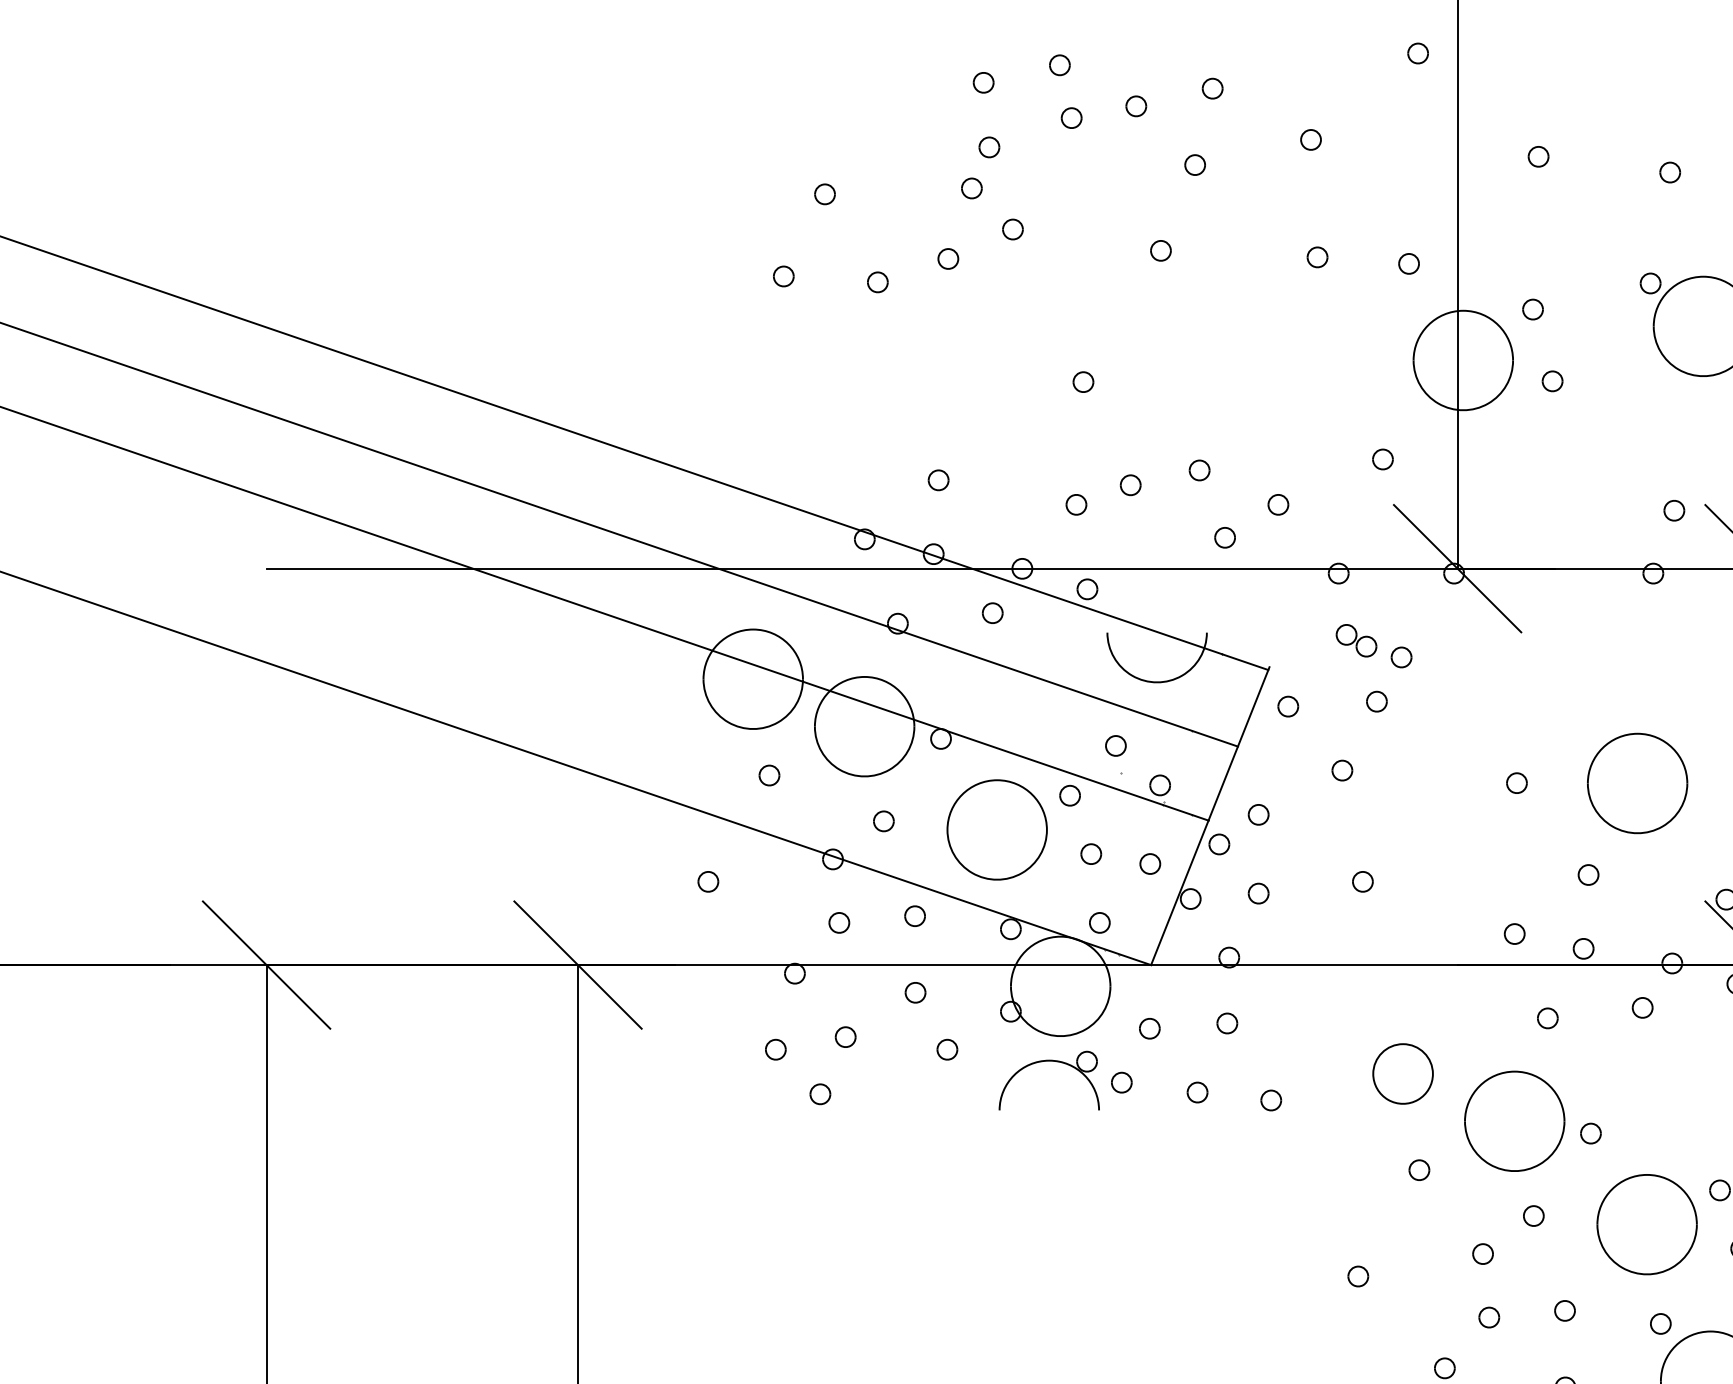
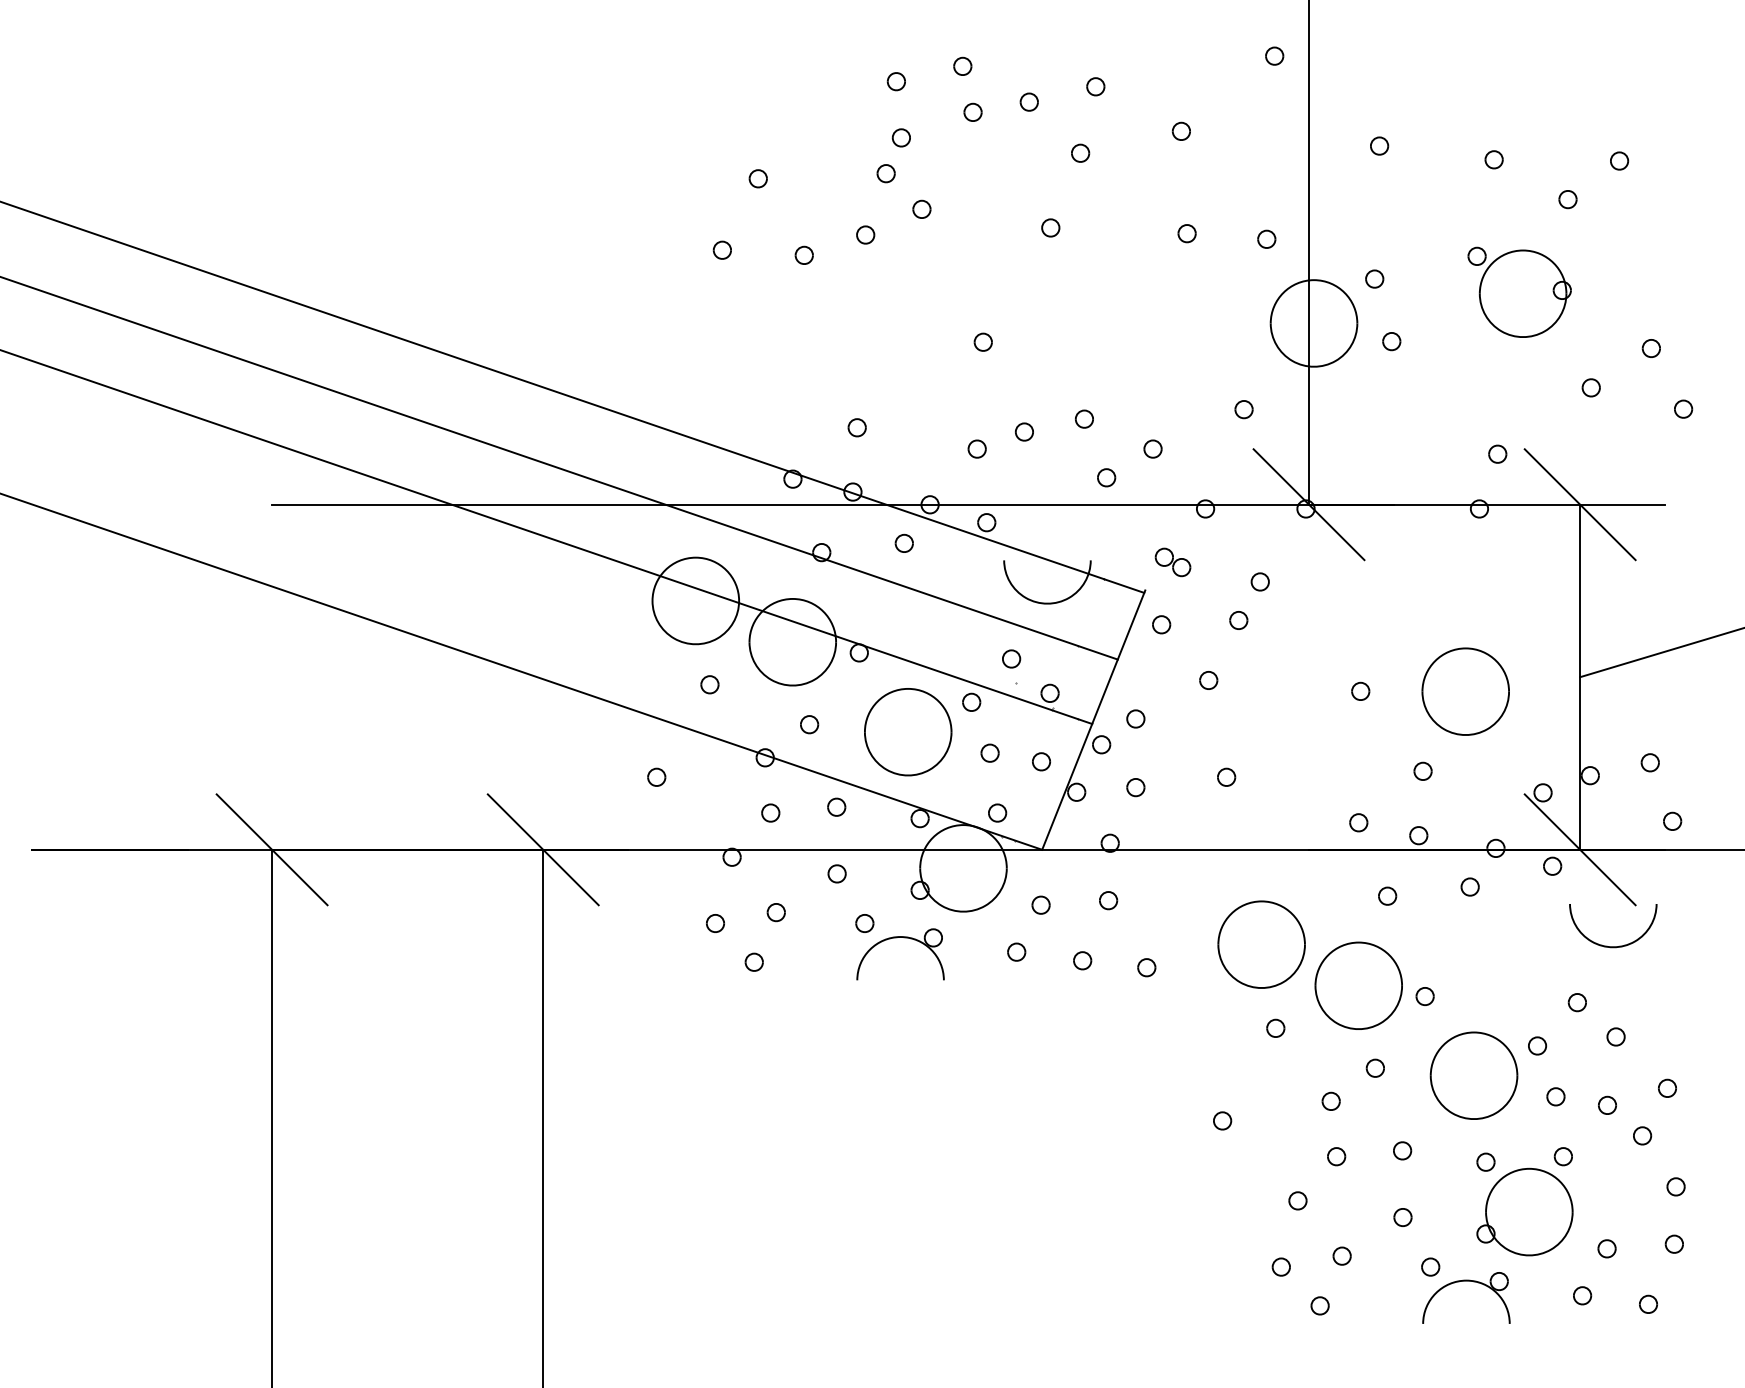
part: (1355, 640) -> (1172, 562), moved
part: (1044, 1062) -> (896, 938), moved
part: (1402, 1073) -> (1261, 944), size x1.67

